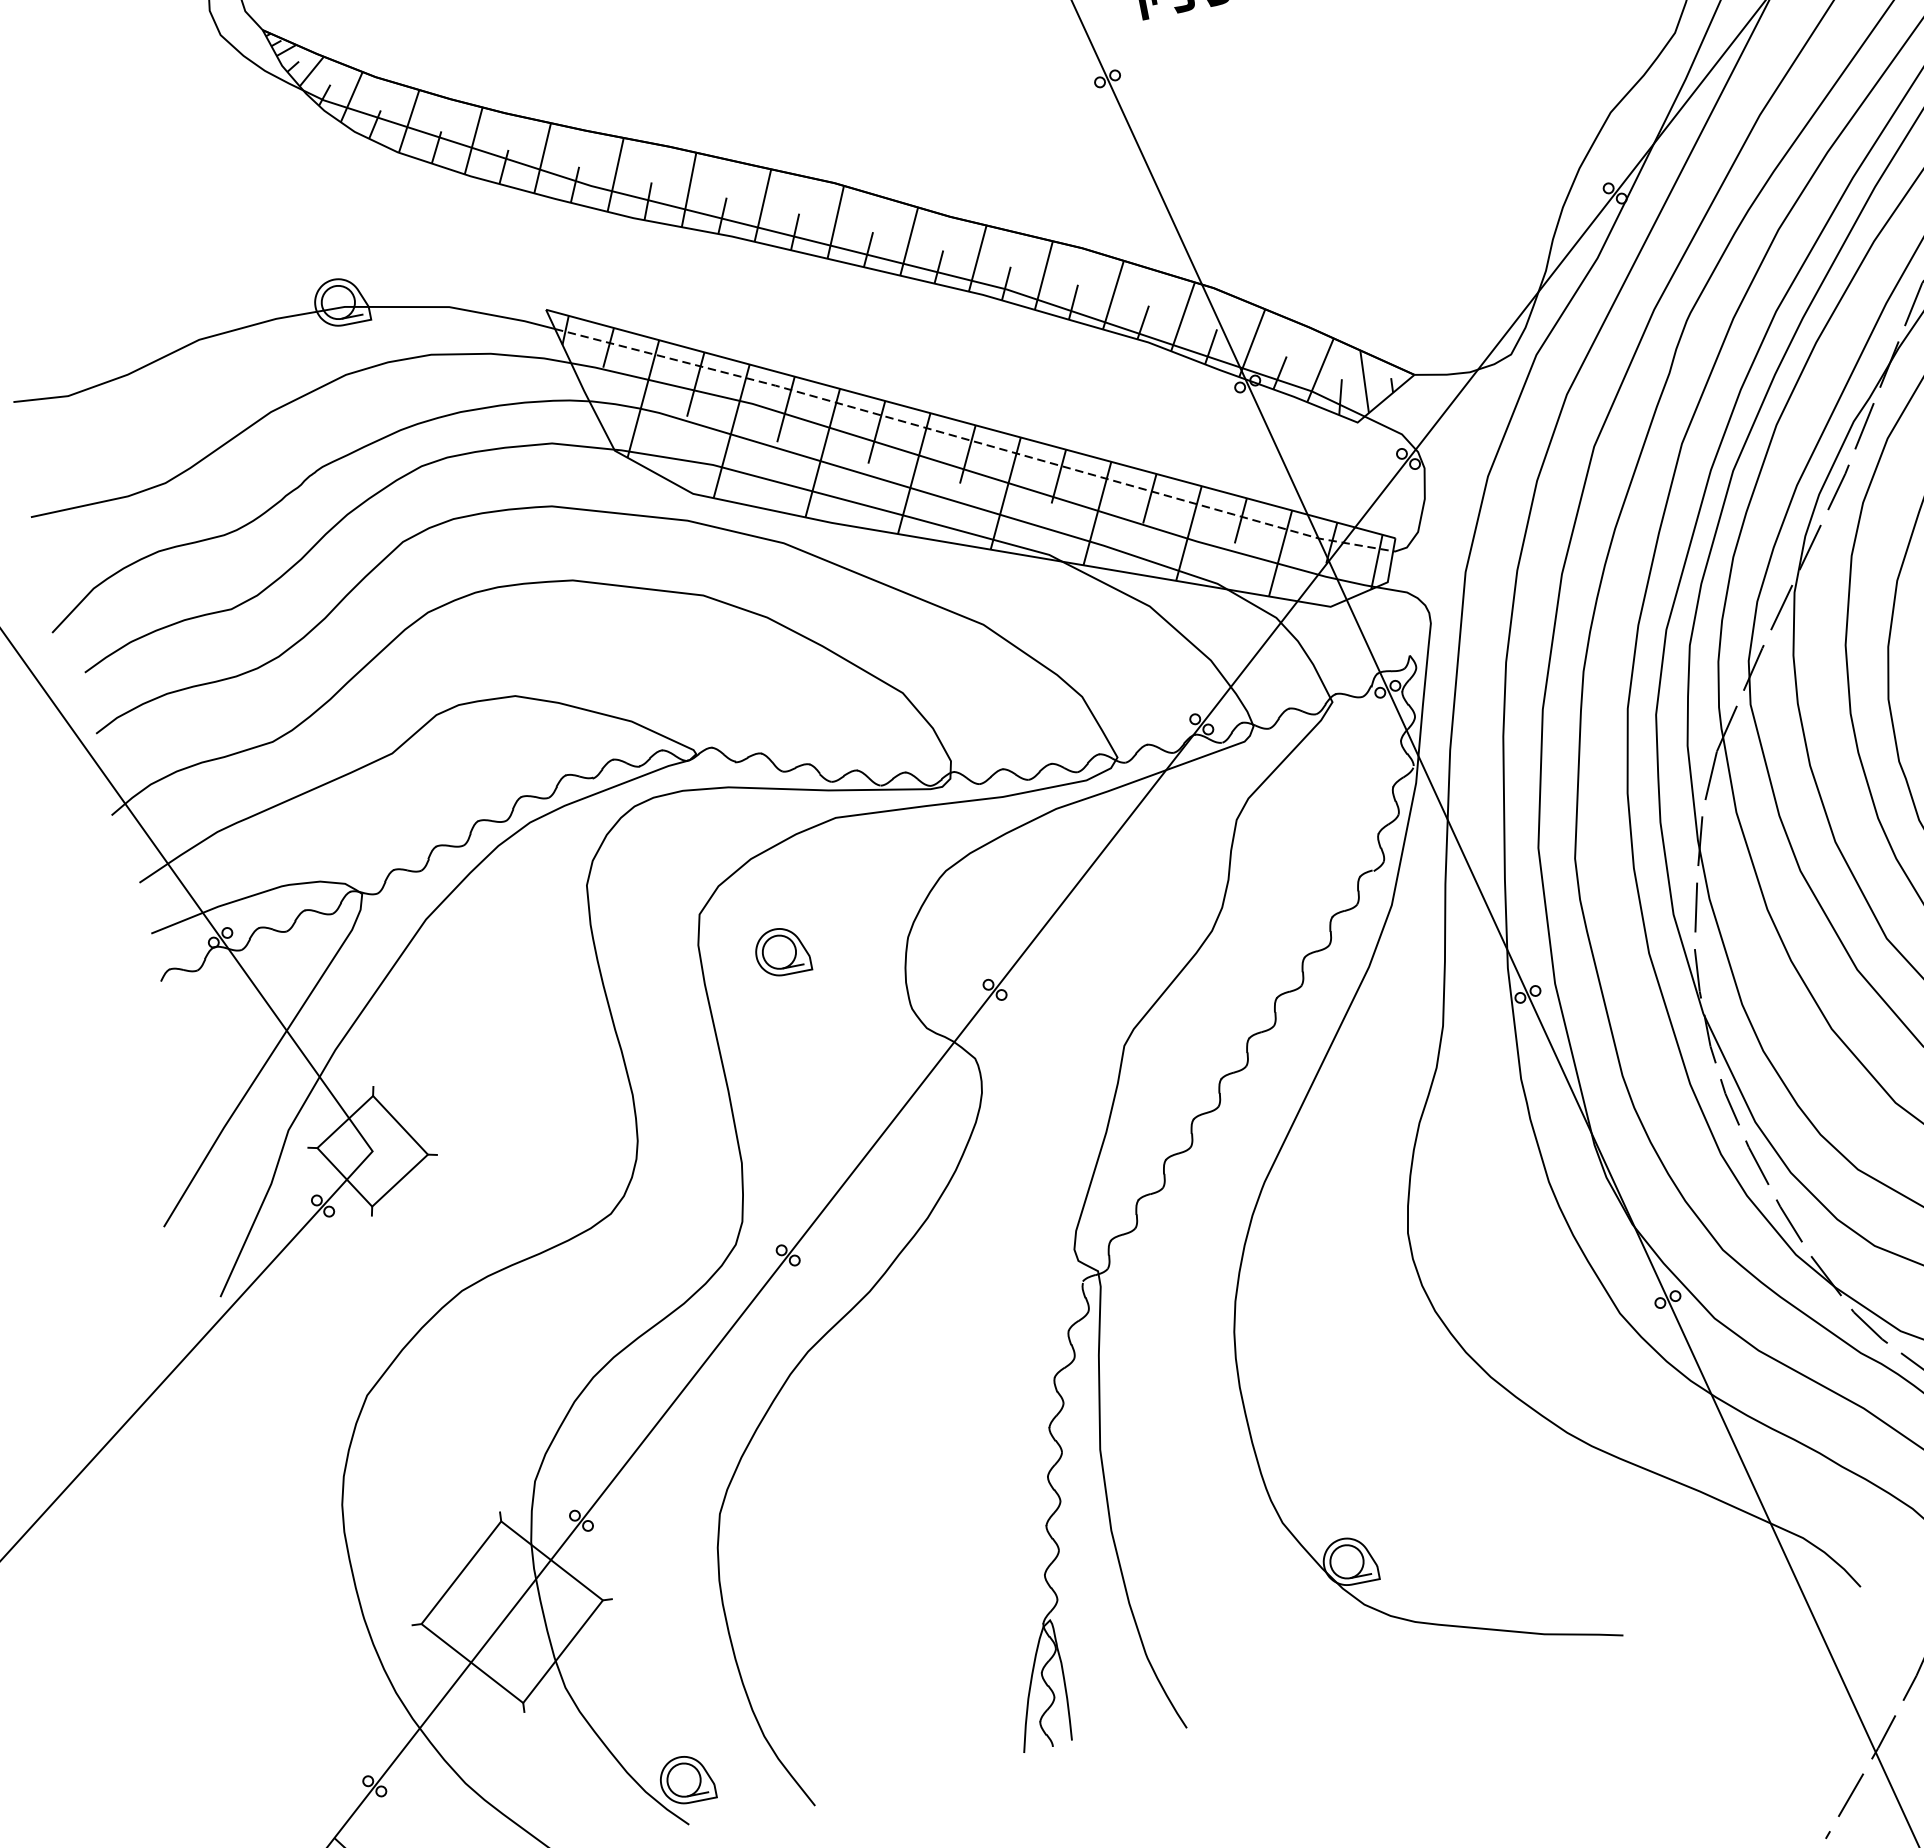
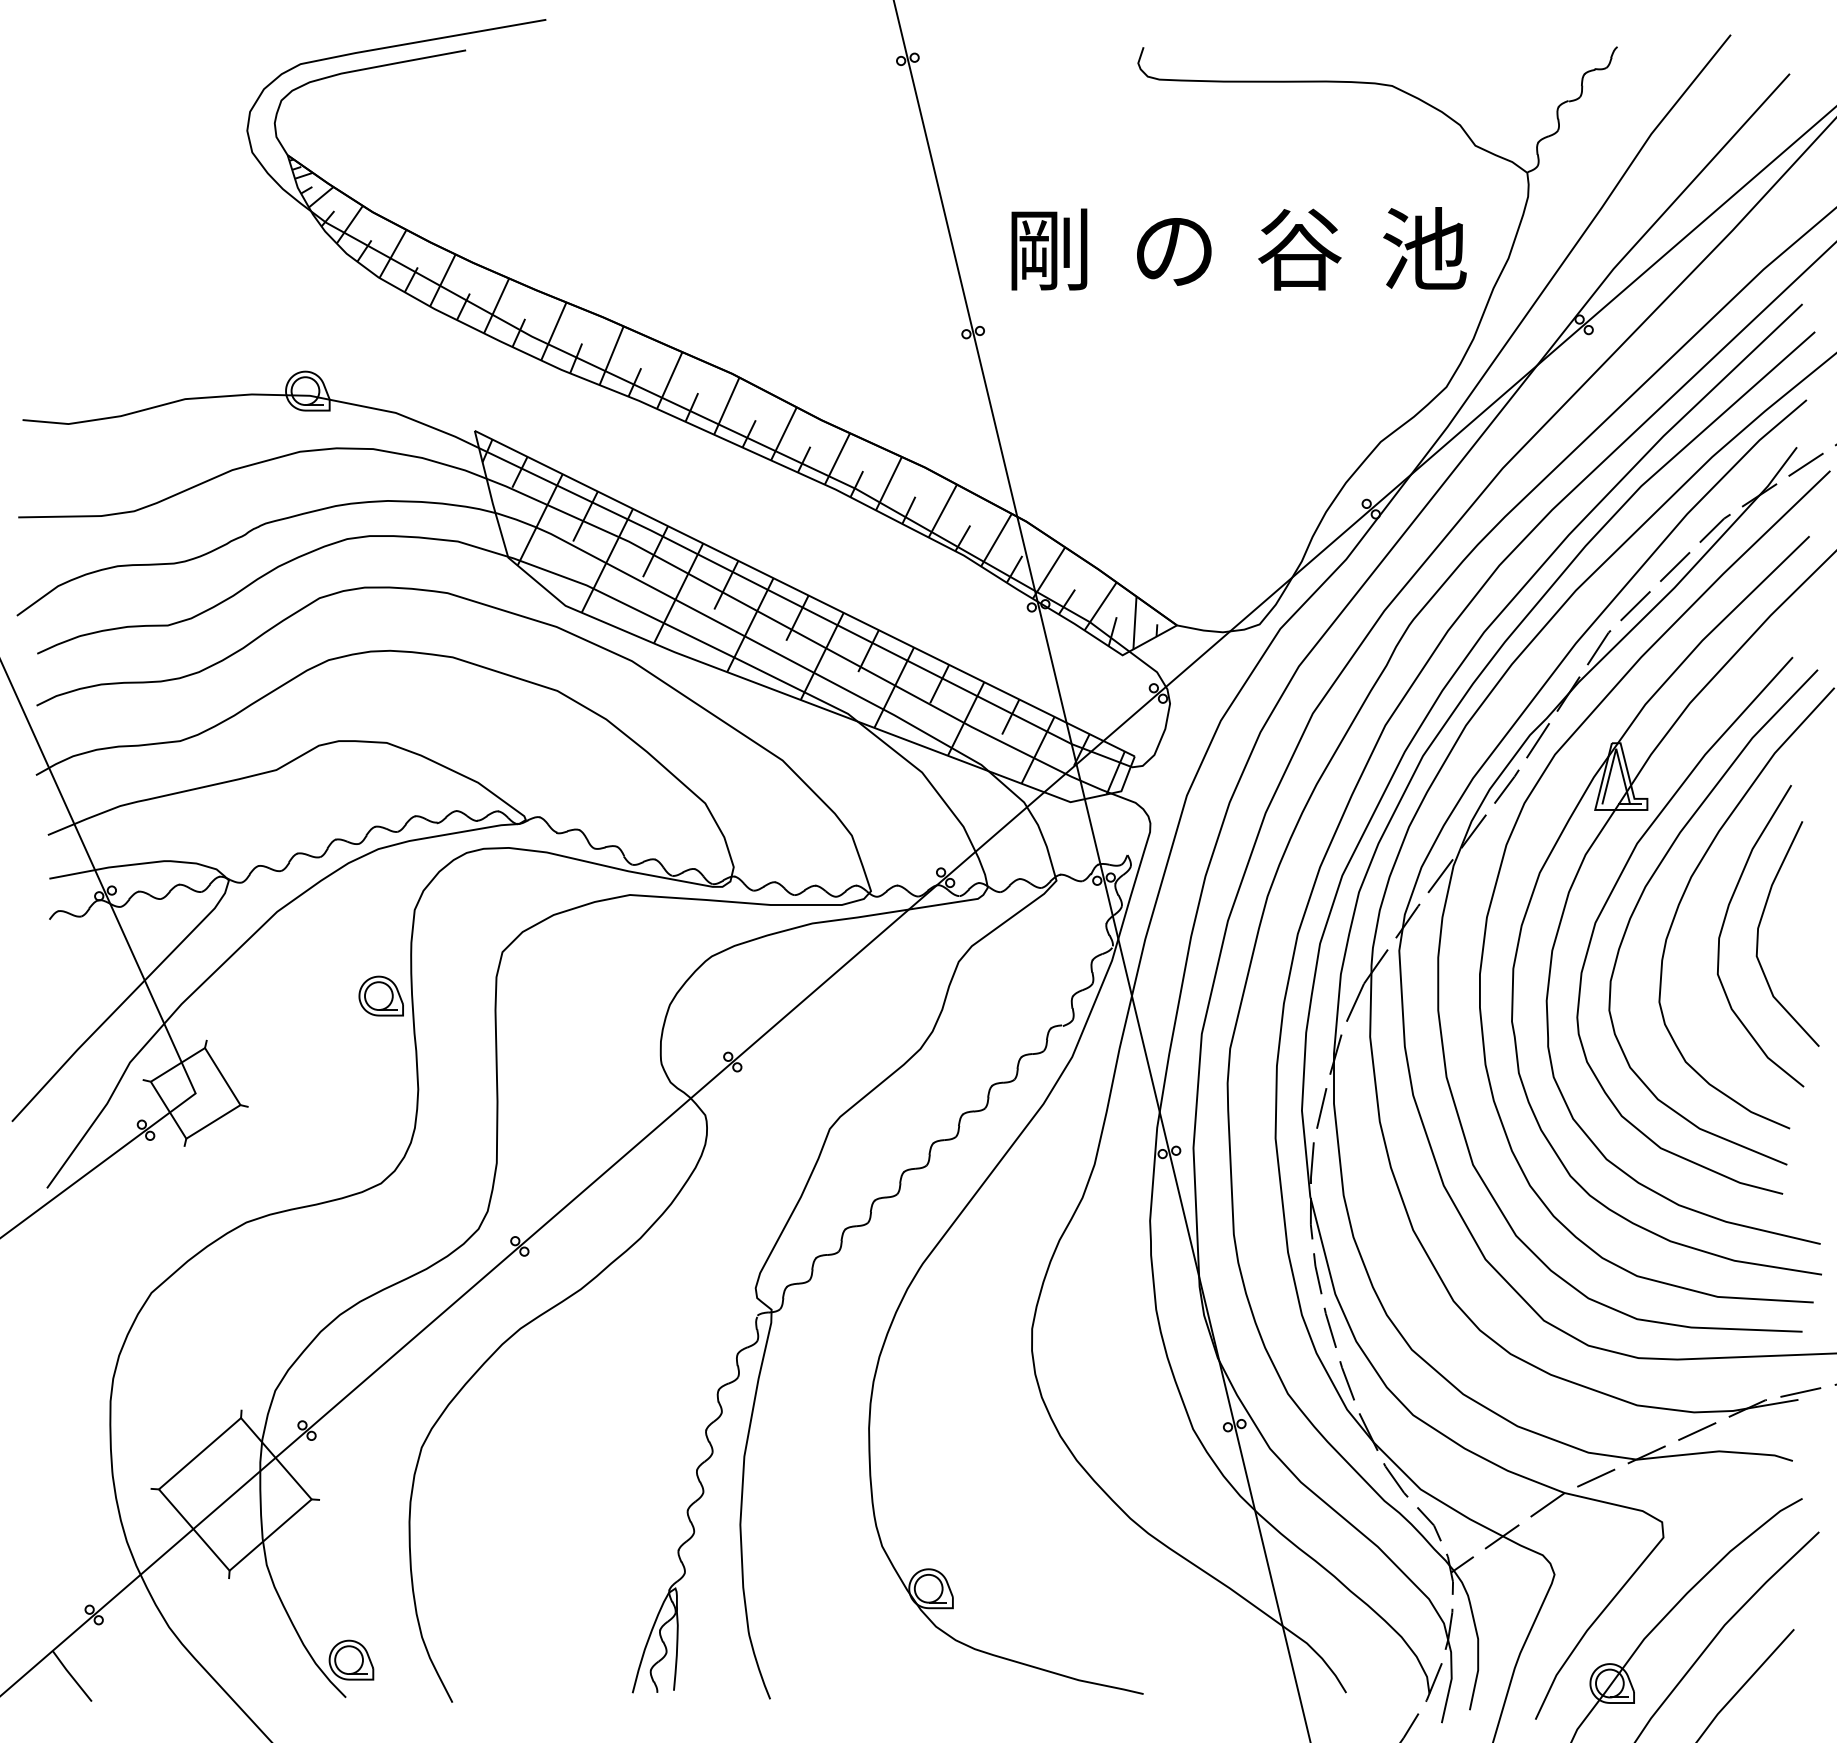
line: (973, 441) -> (804, 608), dashed -> solid
part: (781, 951) -> (380, 995), moved

